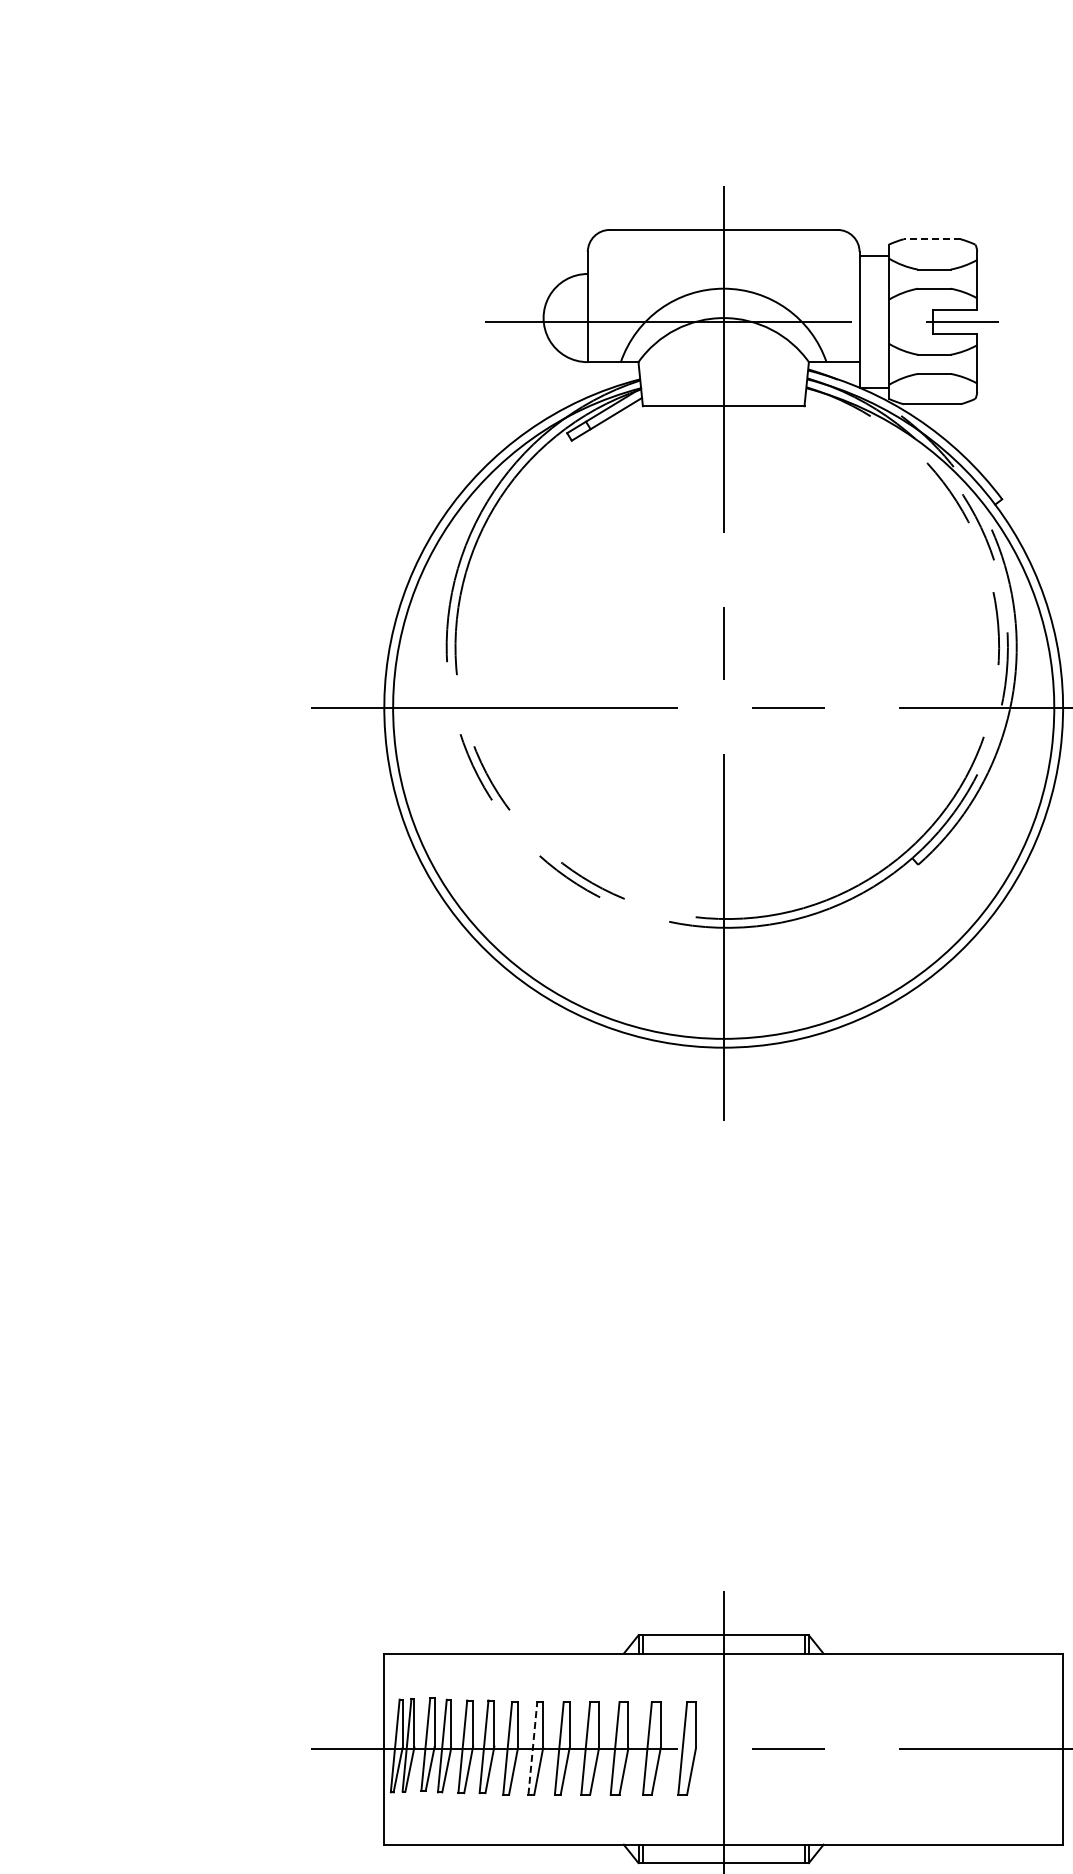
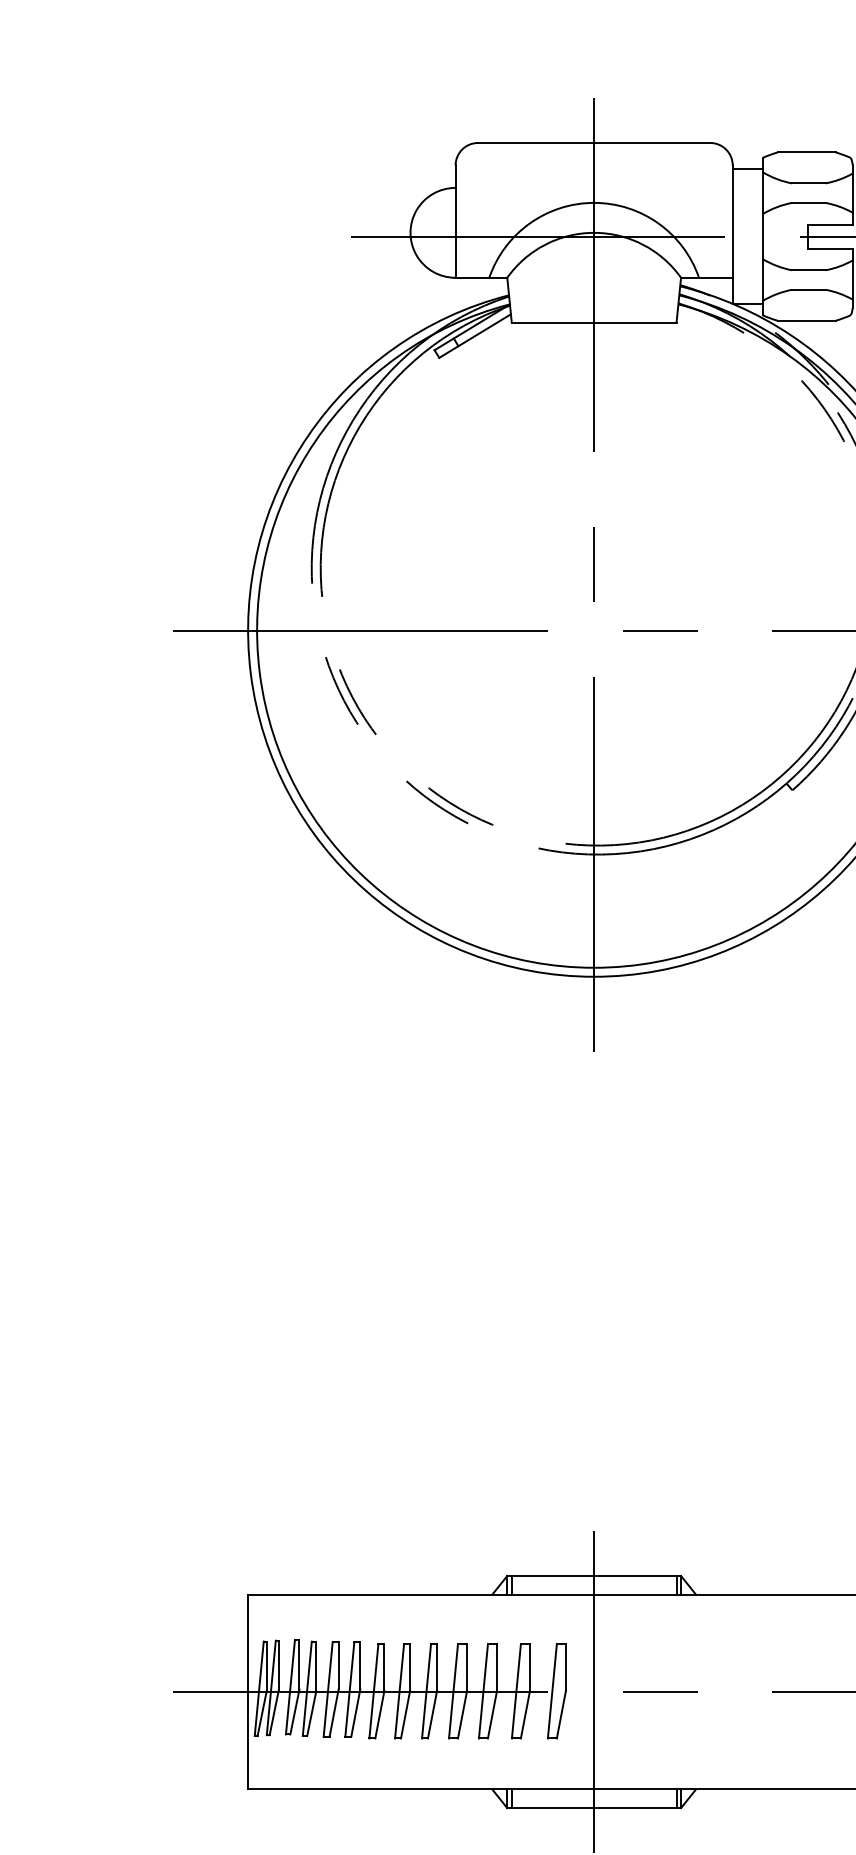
line: (931, 239) -> (806, 152), dashed -> solid
line: (532, 1747) -> (399, 1690), dashed -> solid

